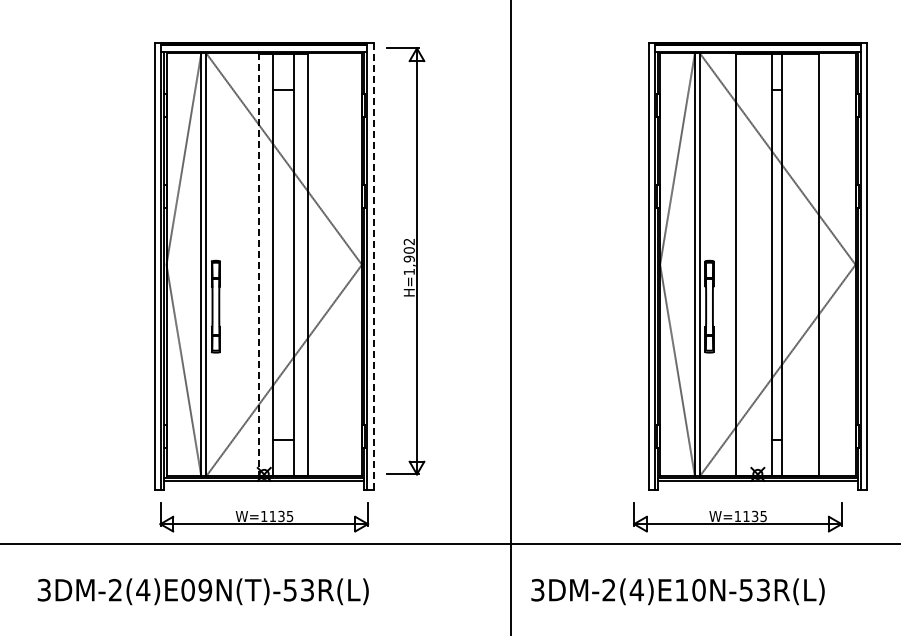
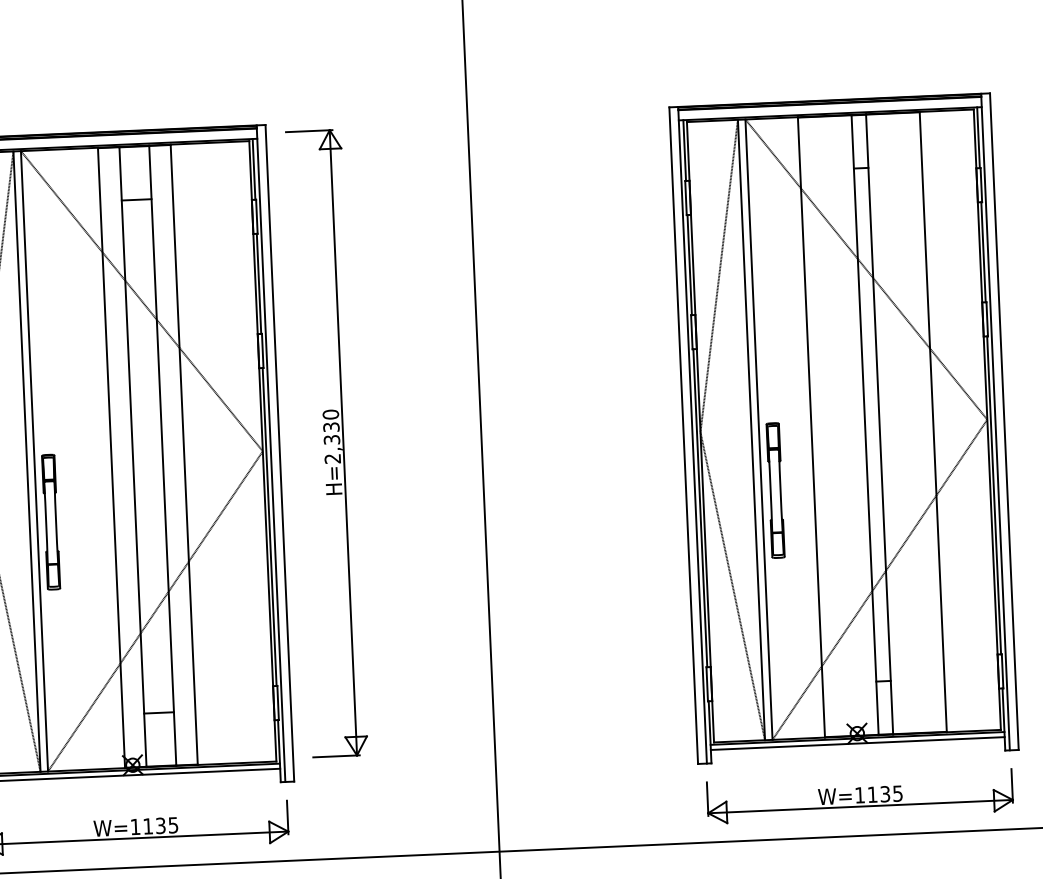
text: (408, 256) -> (330, 436), H=1,902 -> H=2,330
line: (258, 265) -> (111, 458), dashed -> solid
line: (373, 266) -> (279, 453), dashed -> solid
part: (737, 517) -> (859, 796), moved

